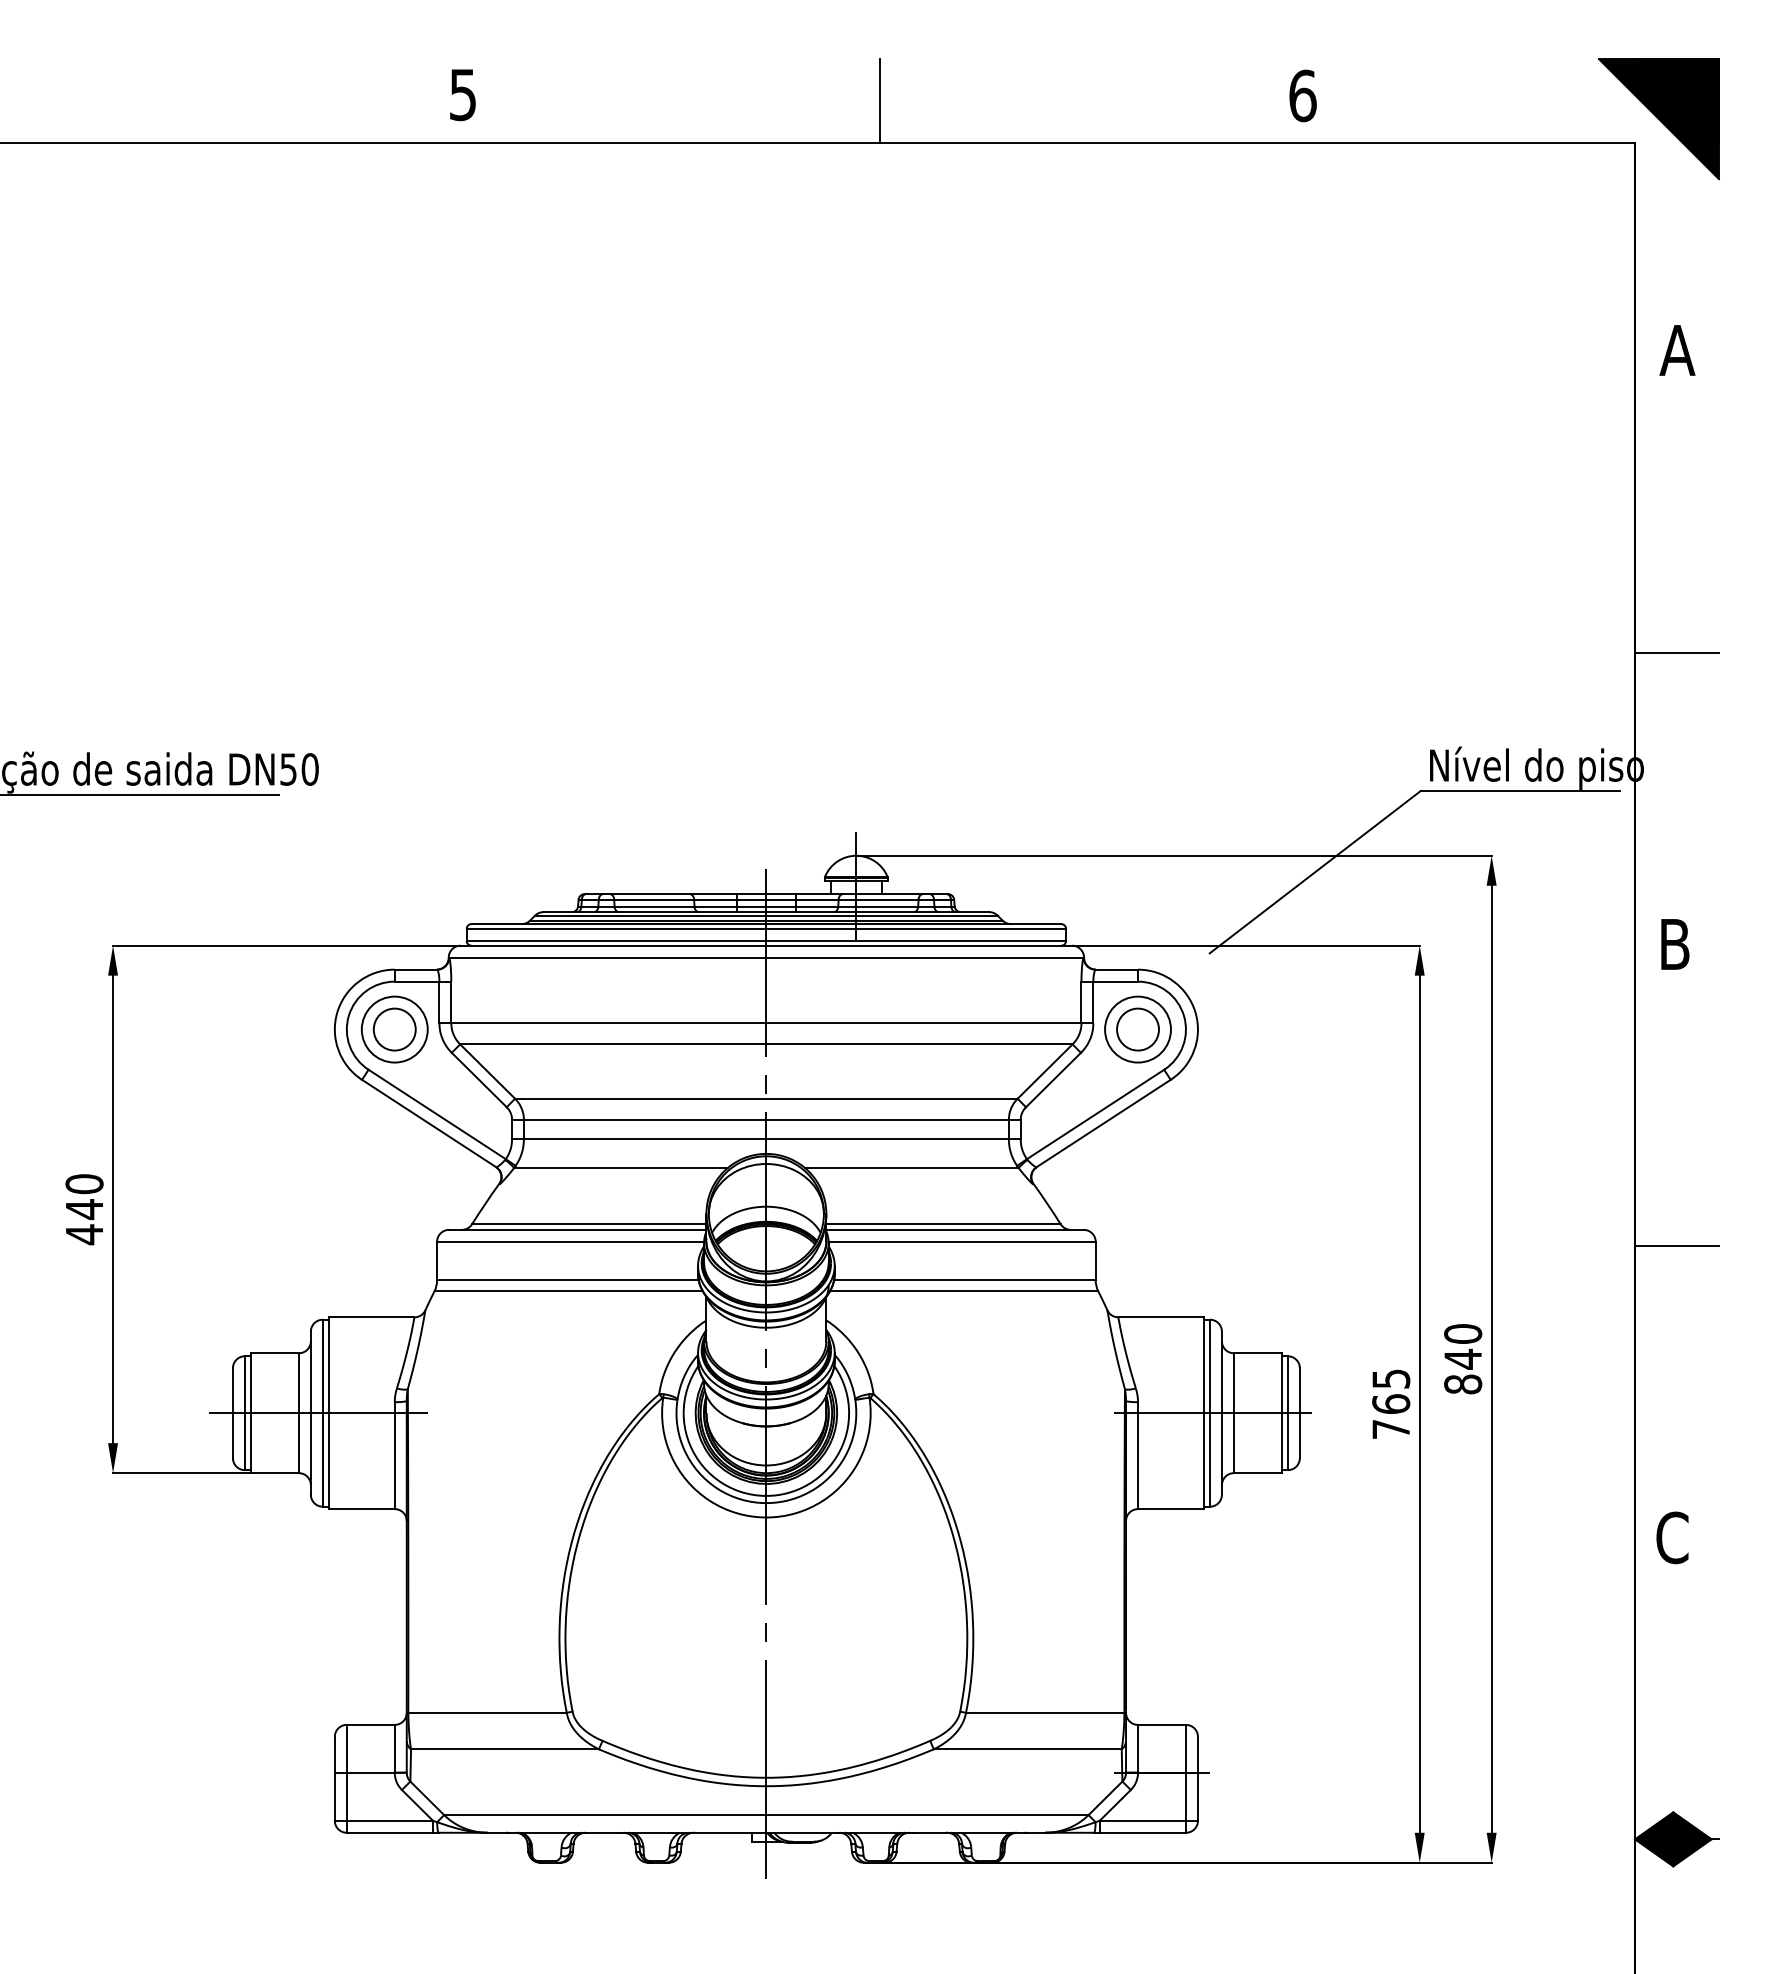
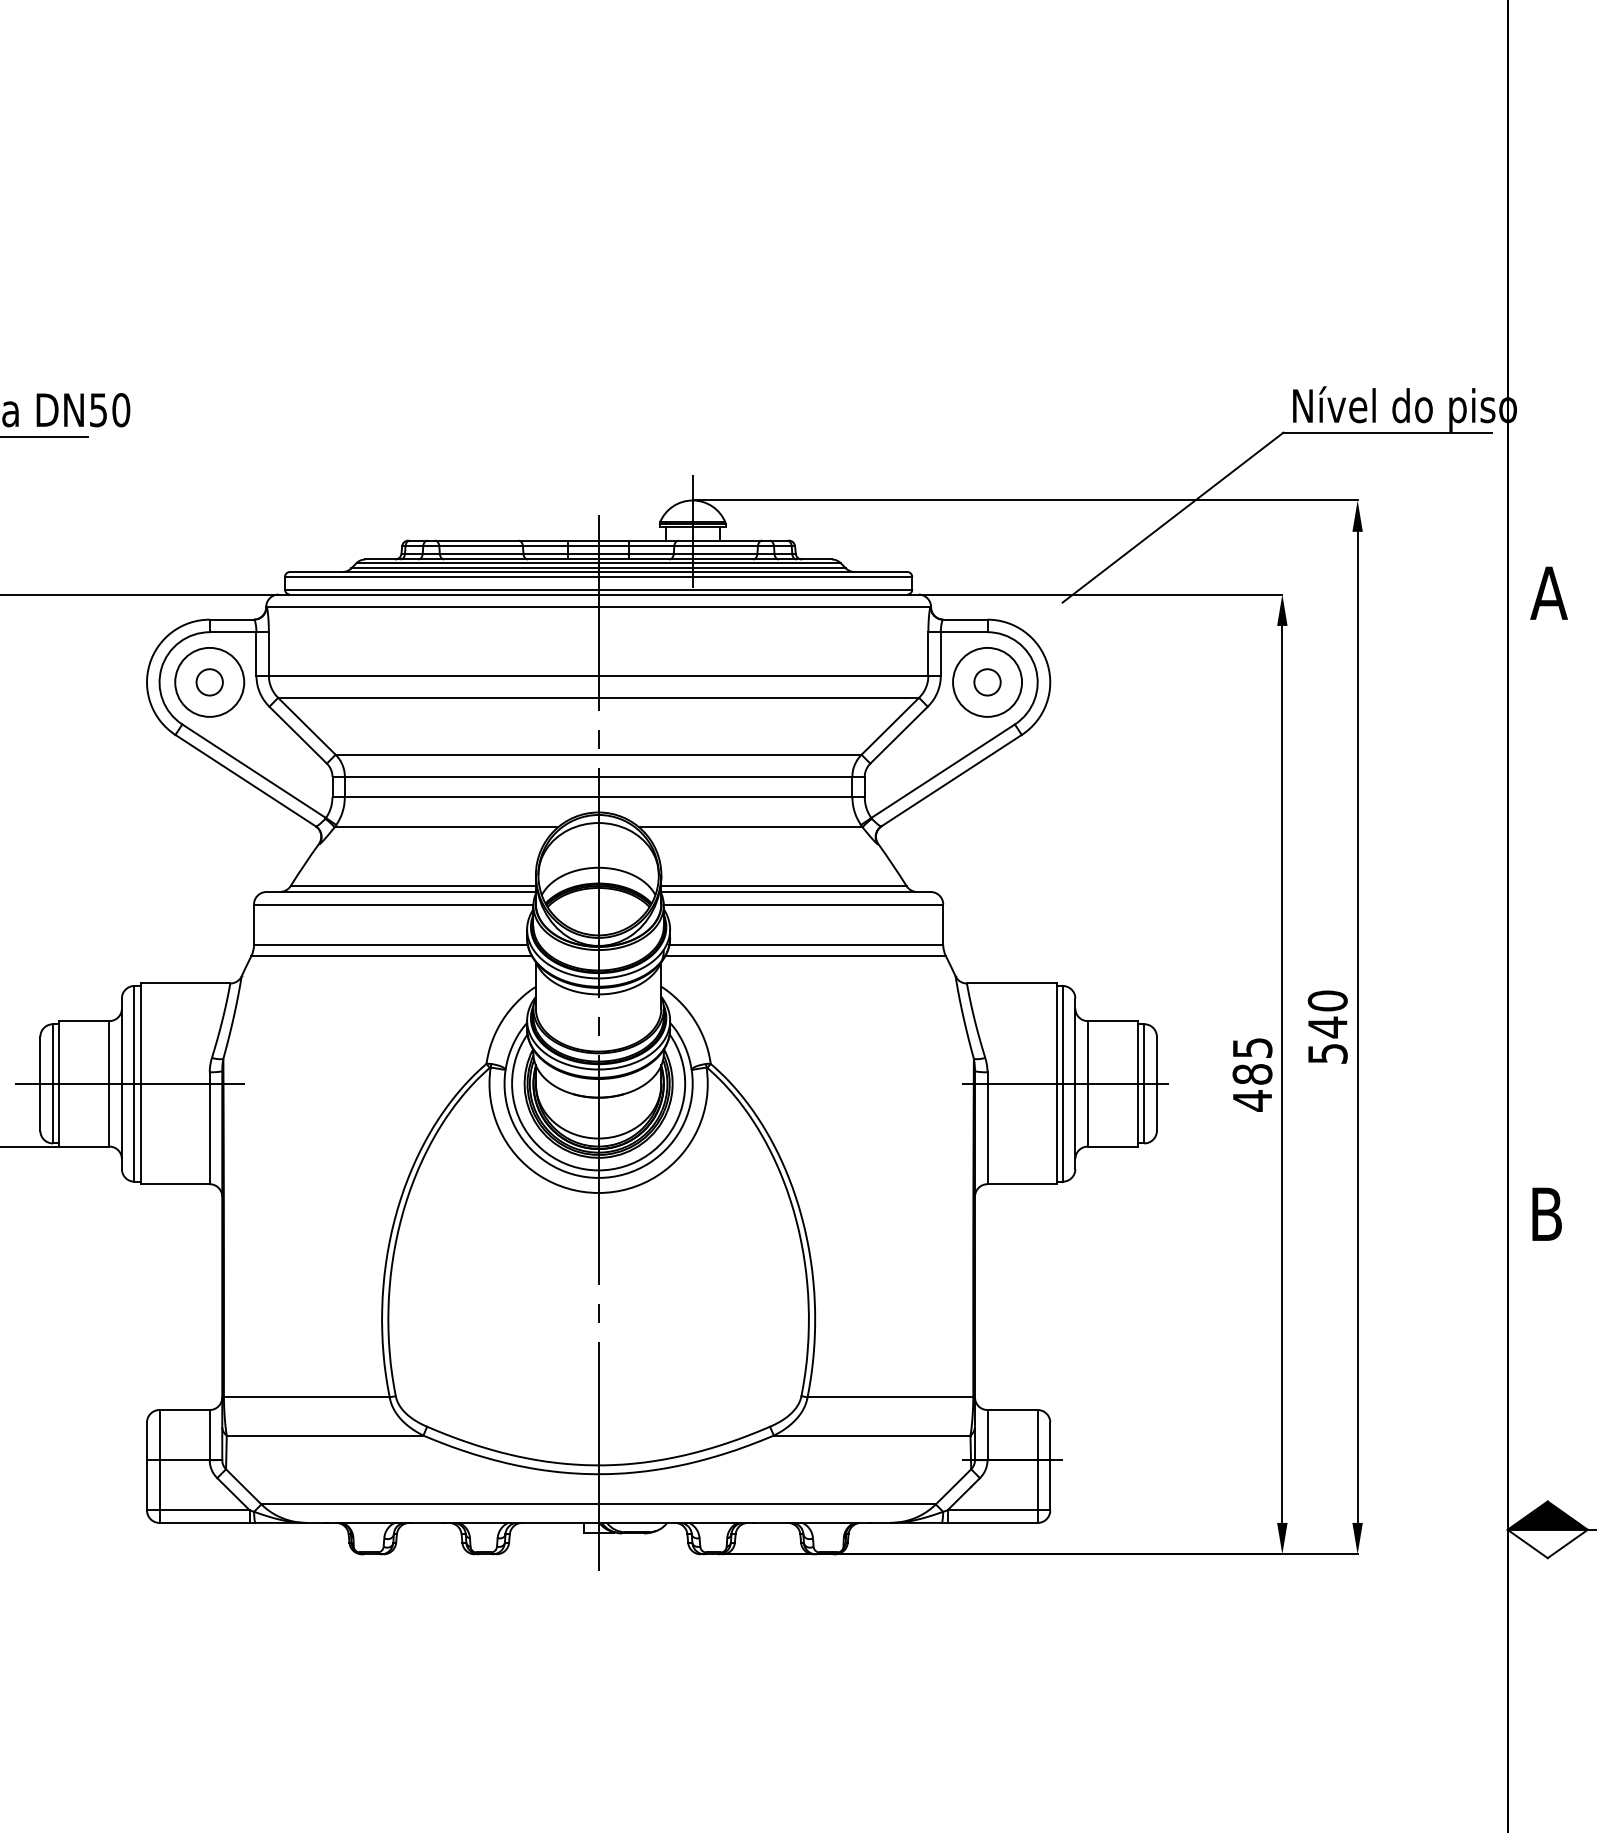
line: (1676, 652) -> (1551, 287), removed
text: (1674, 944) -> (1548, 593), B -> A
circle: (394, 1029) -> (209, 682), size x0.6
circle: (1138, 1029) -> (988, 682), size x0.6
line: (1676, 1245) -> (1551, 908), removed
text: (1463, 1384) -> (1328, 1053), 840 -> 540
text: (1391, 1417) -> (1252, 1088), 765 -> 485
text: (1672, 1537) -> (1546, 1213), C -> B
fill: (1673, 1852) -> (1547, 1543), removed

